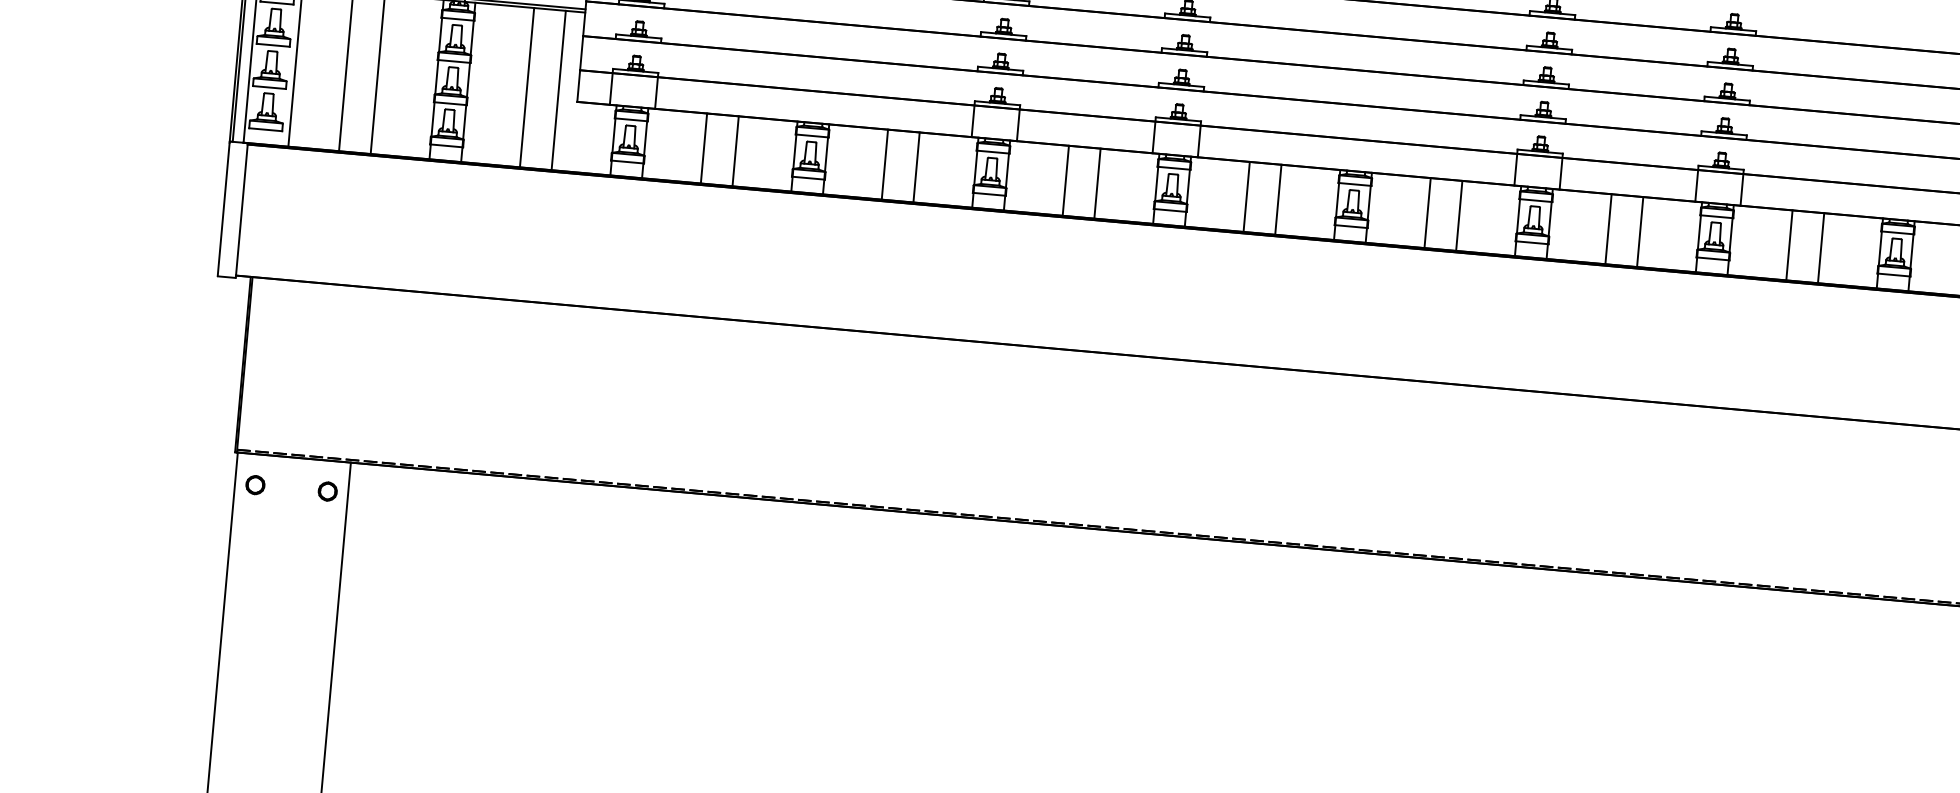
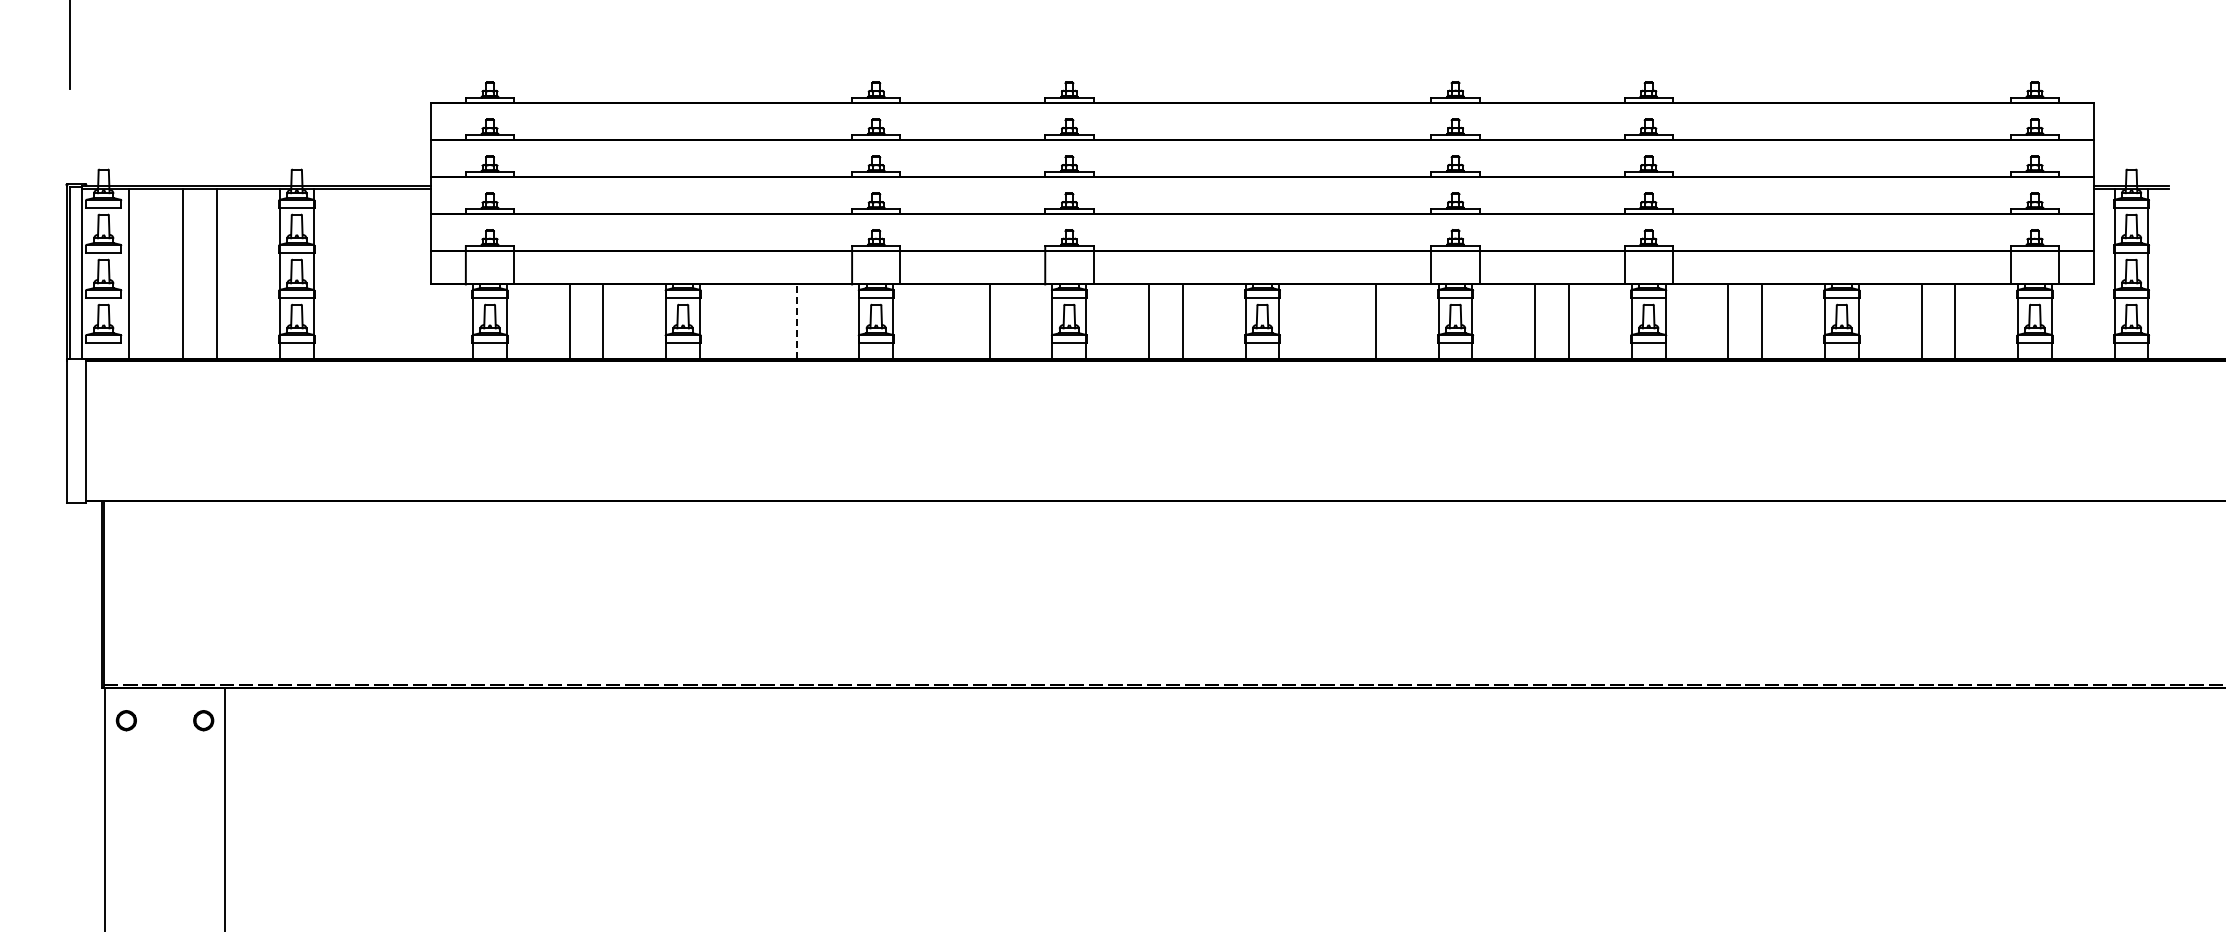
line: (526, 88) -> (376, 274), removed
line: (558, 90) -> (410, 274), removed
line: (884, 164) -> (762, 321), removed
line: (916, 167) -> (796, 321), solid -> dashed
line: (1065, 180) -> (955, 321), removed
line: (1427, 212) -> (1342, 321), removed

